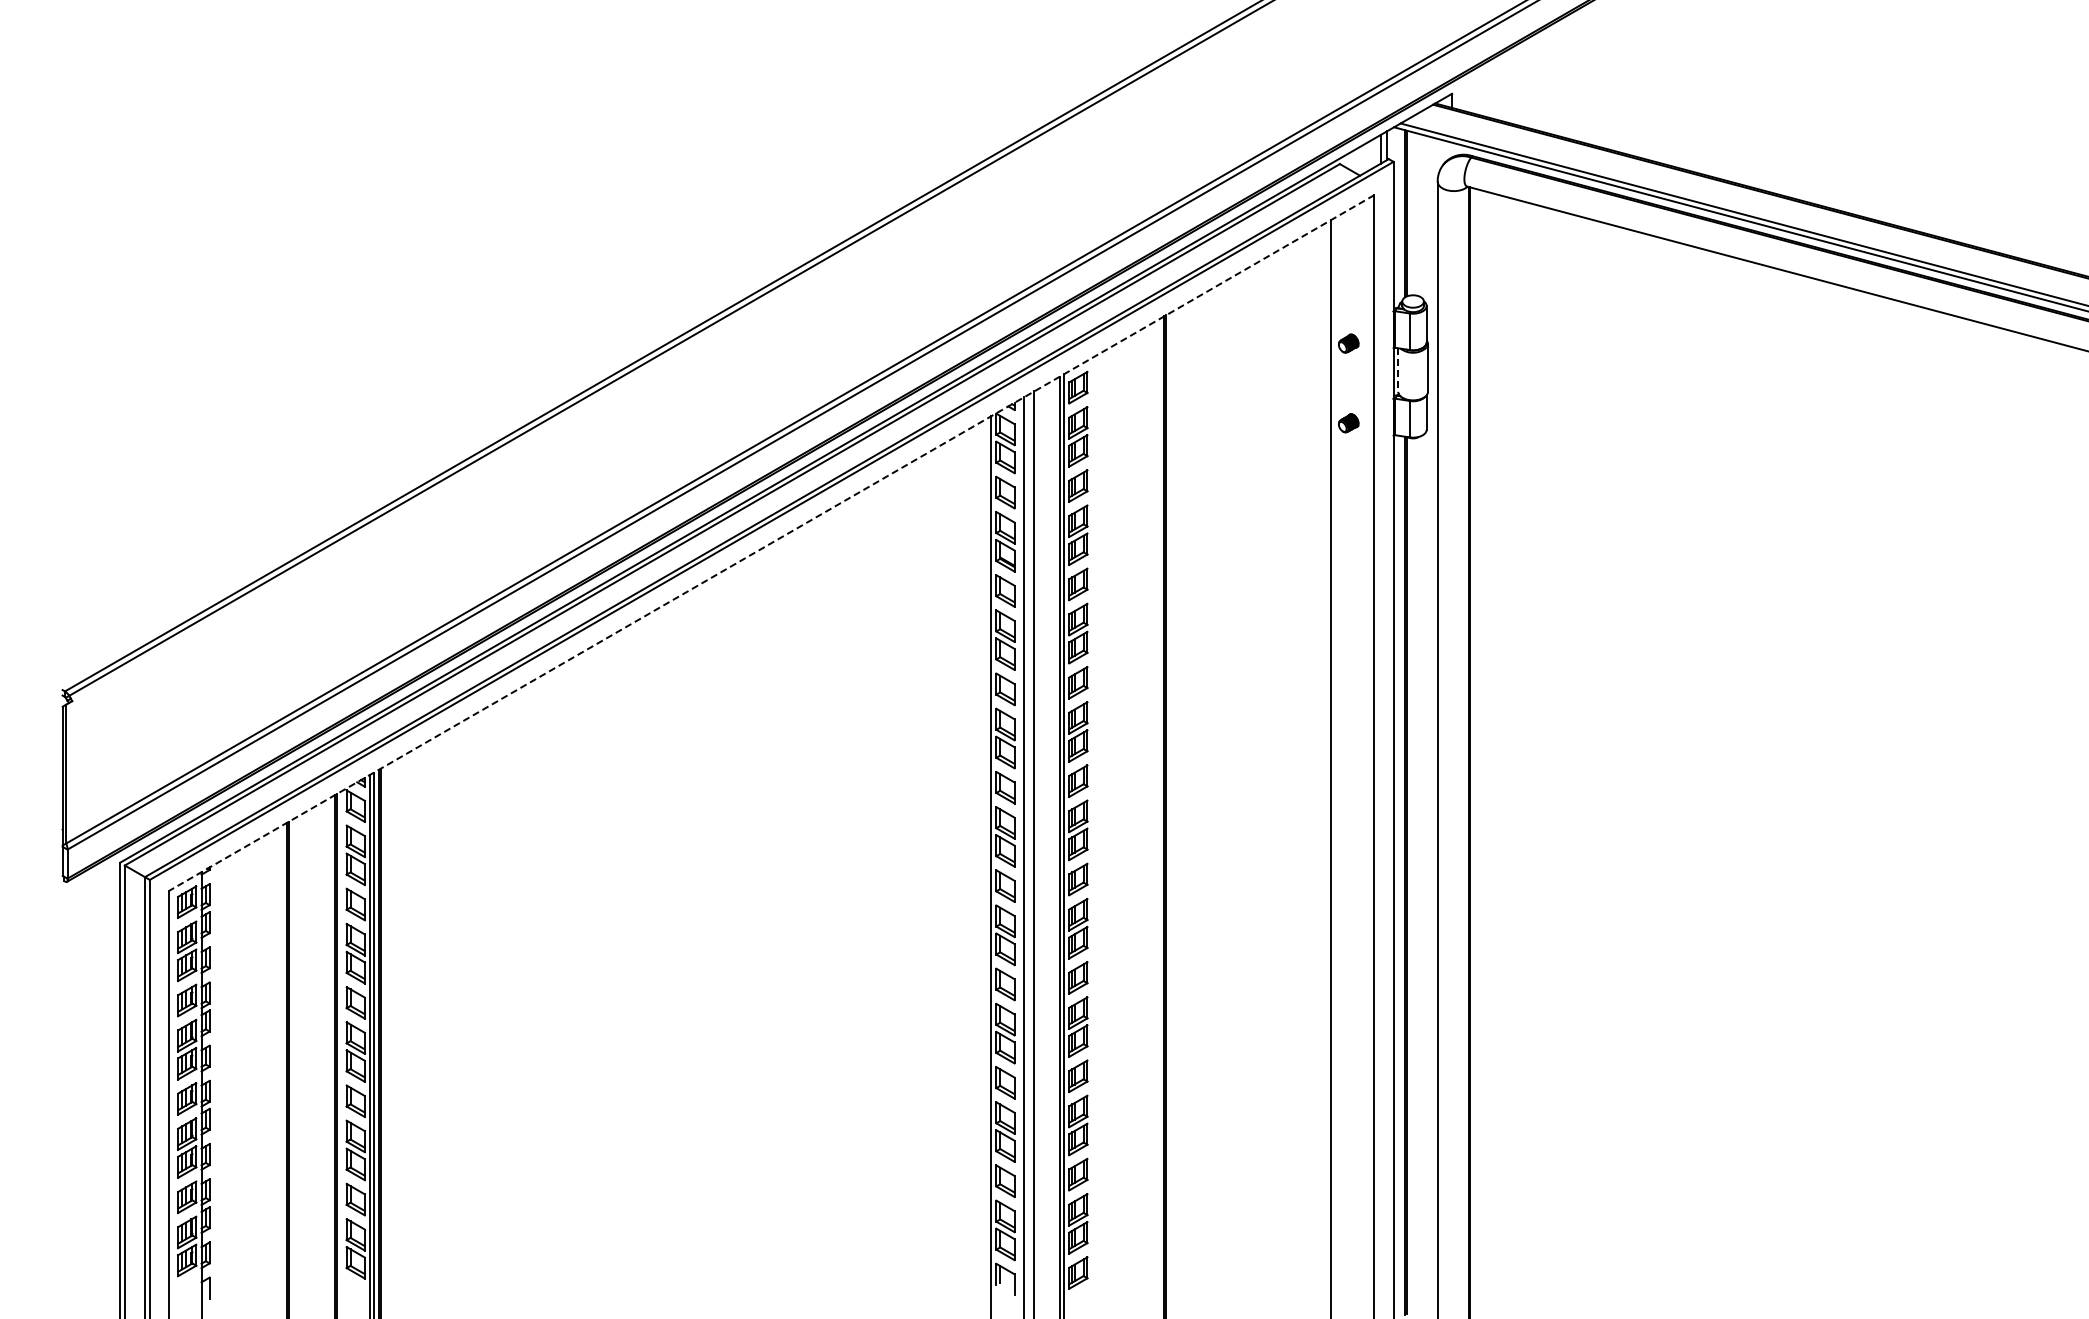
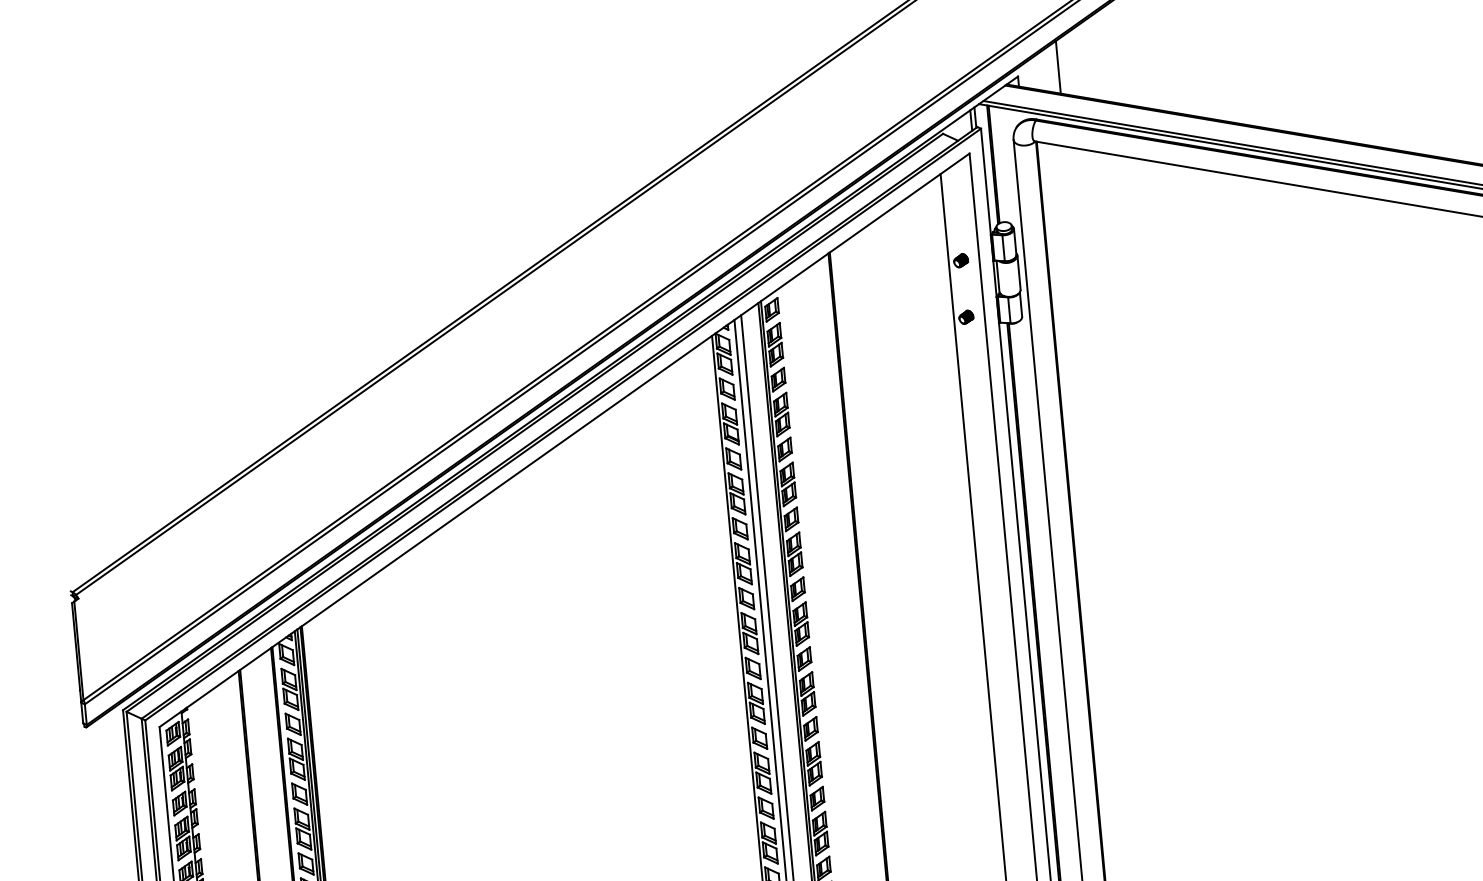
line: (1509, 86) -> (1058, 67), added
line: (1398, 370) -> (998, 276), dashed -> solid
line: (771, 543) -> (564, 440), dashed -> solid

